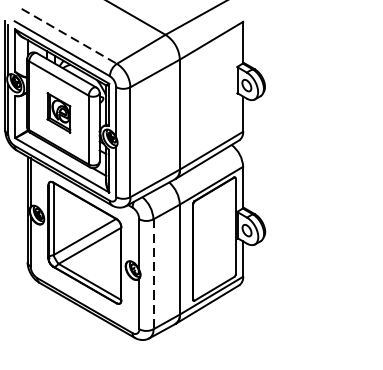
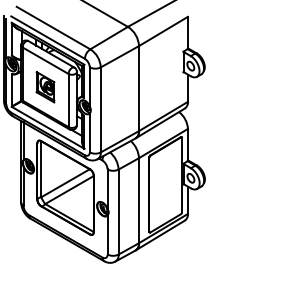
line: (69, 36) -> (53, 28), dashed -> solid
line: (153, 274) -> (118, 212), dashed -> solid

